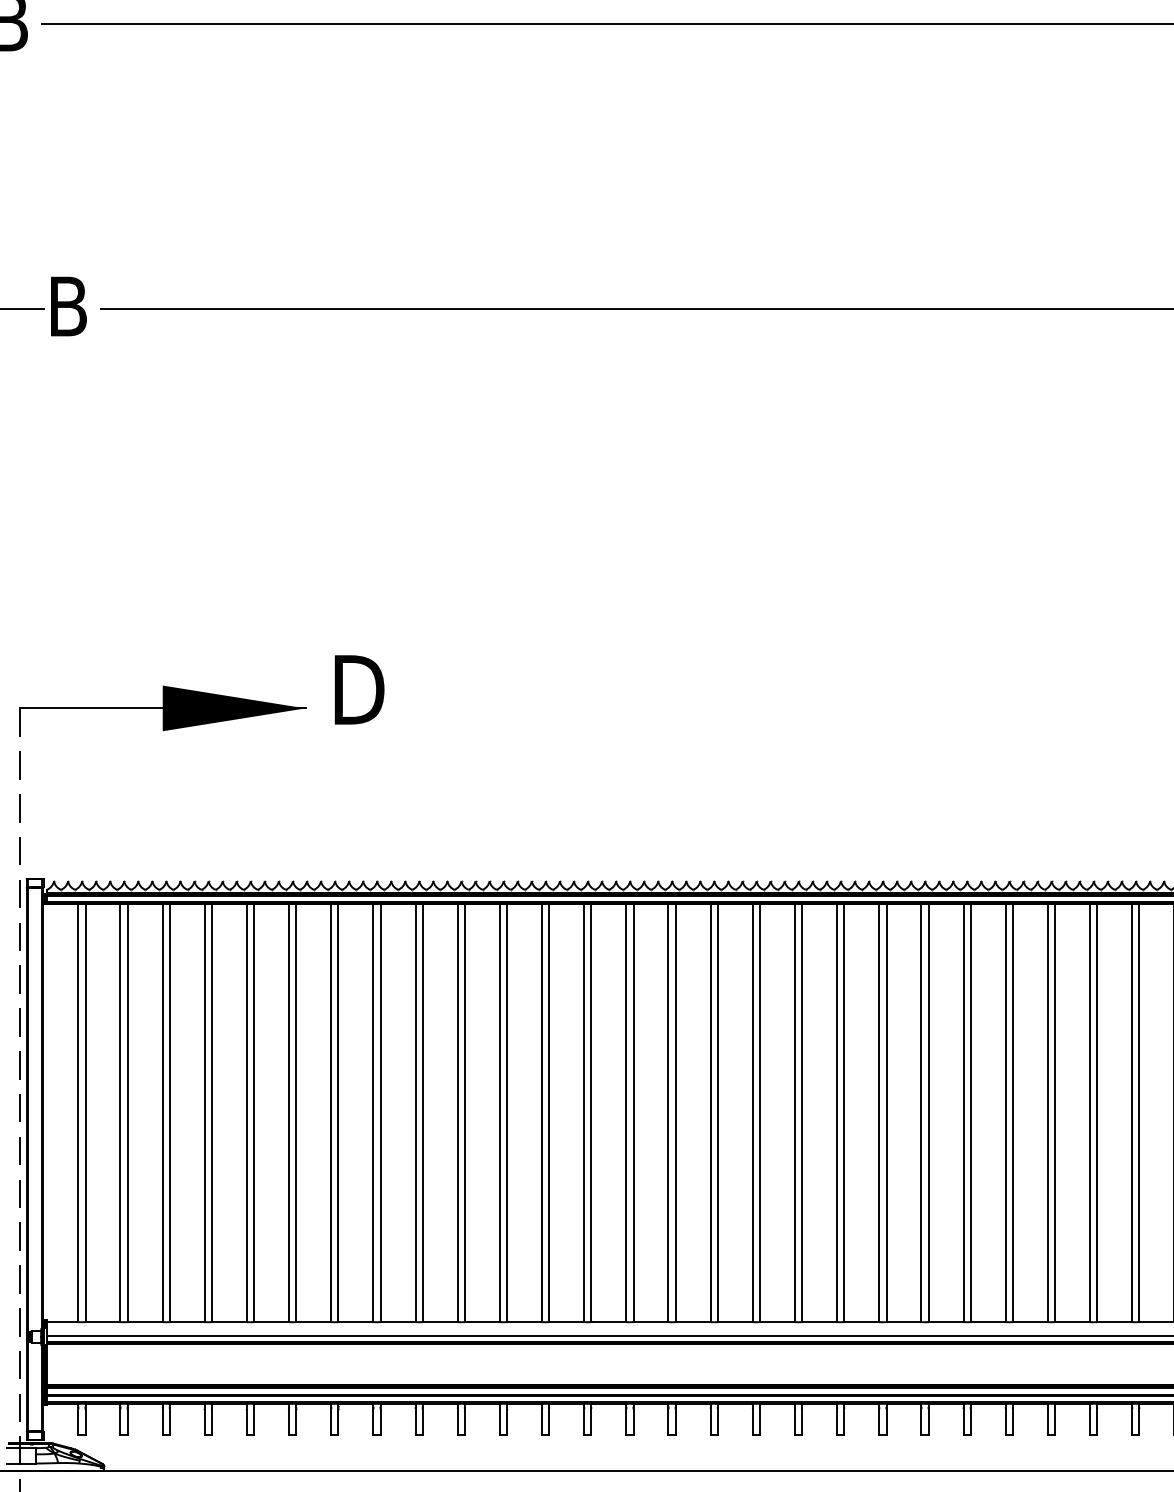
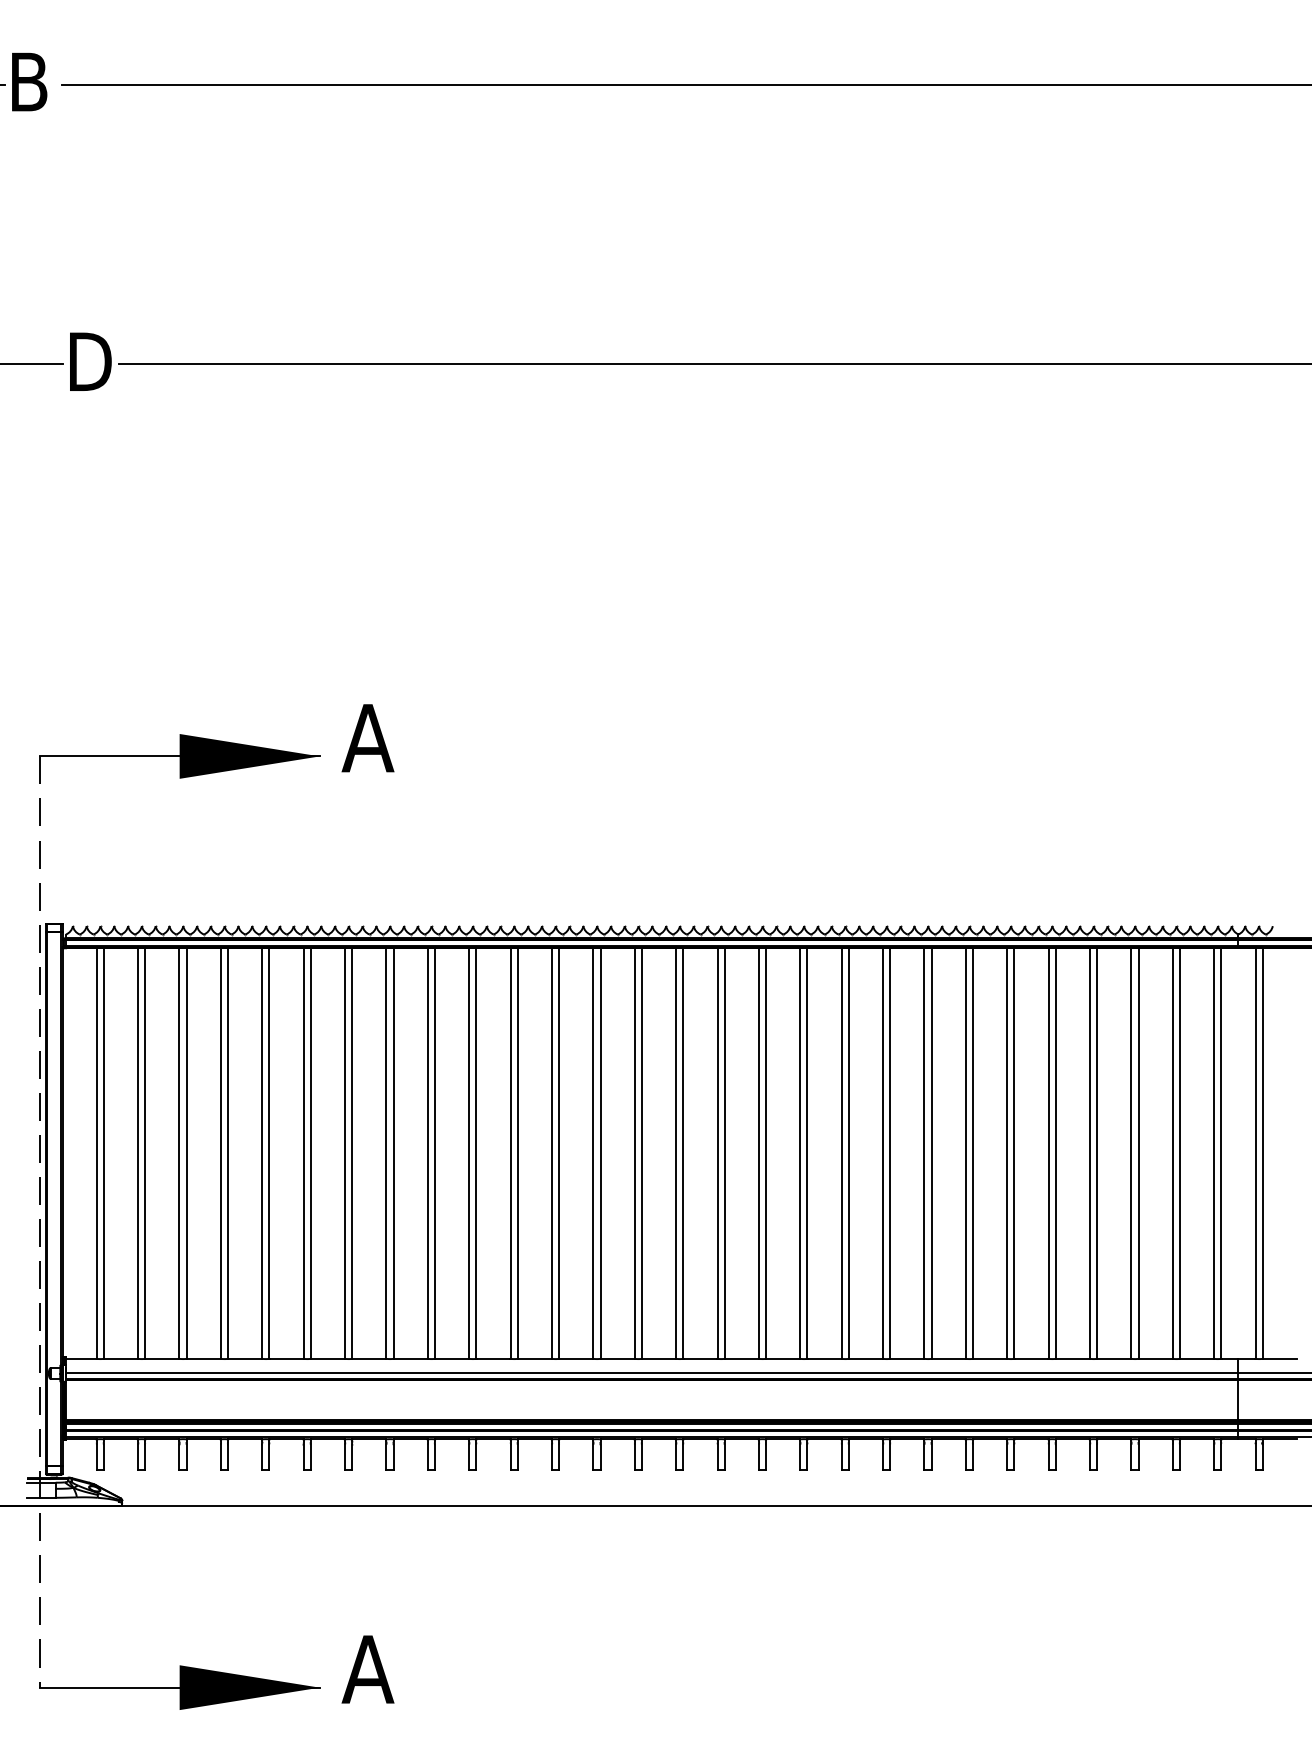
text: (74, 306) -> (93, 361), B -> D
text: (356, 690) -> (369, 738), D -> A

